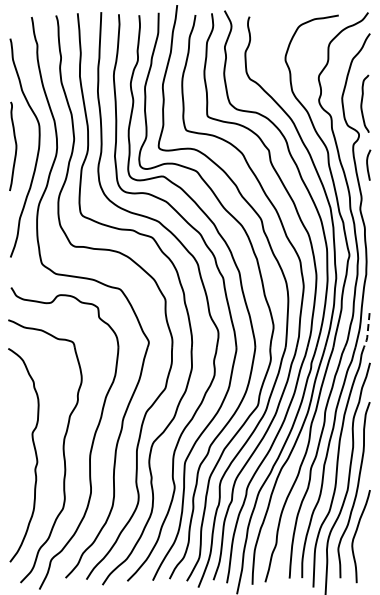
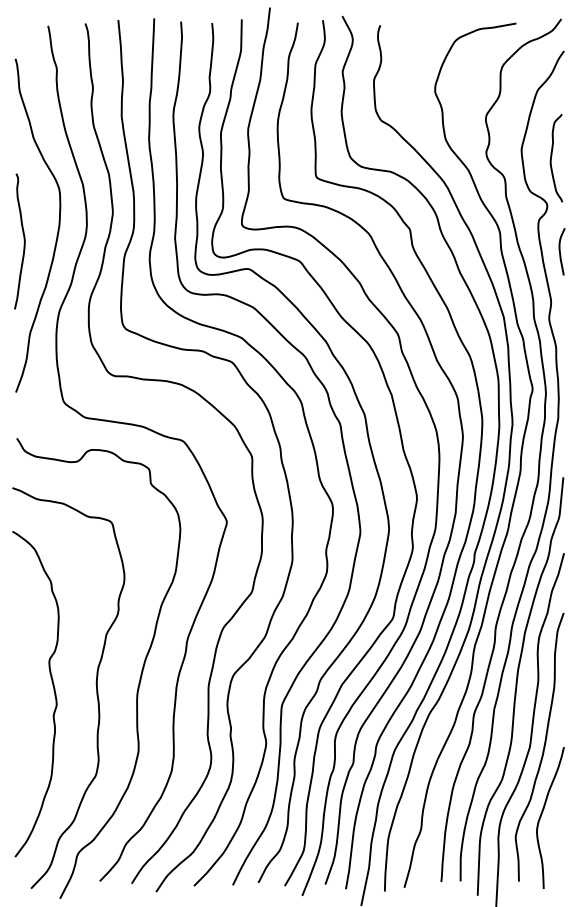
curve: (15, 146) -> (23, 241), moved
line: (367, 331) -> (560, 505), dashed -> solid

